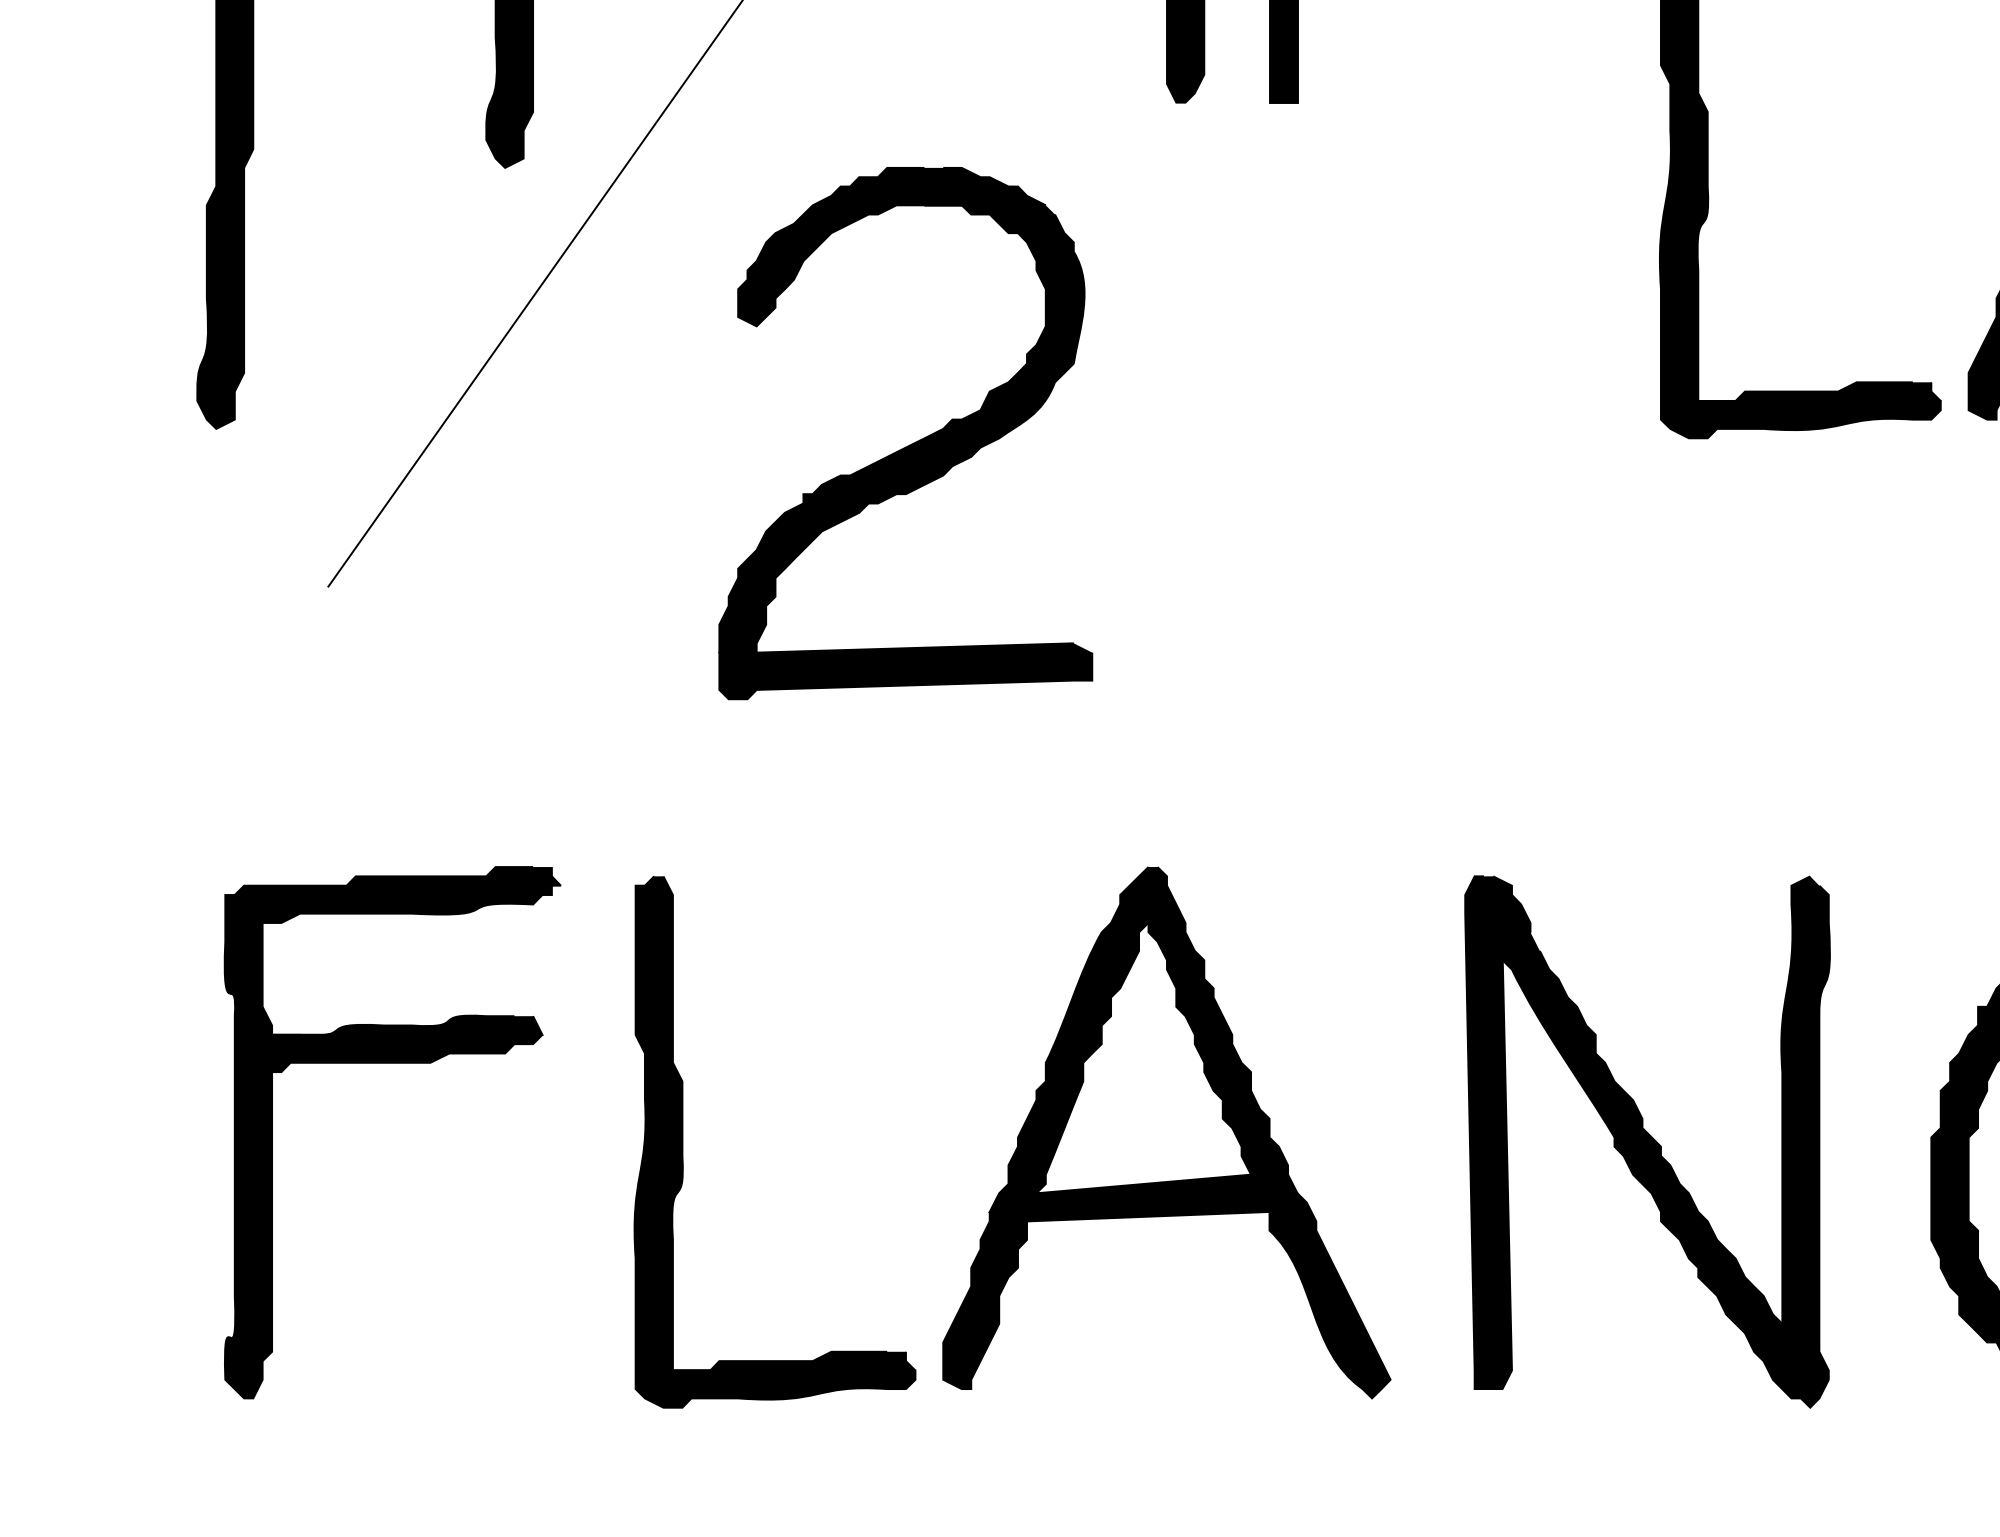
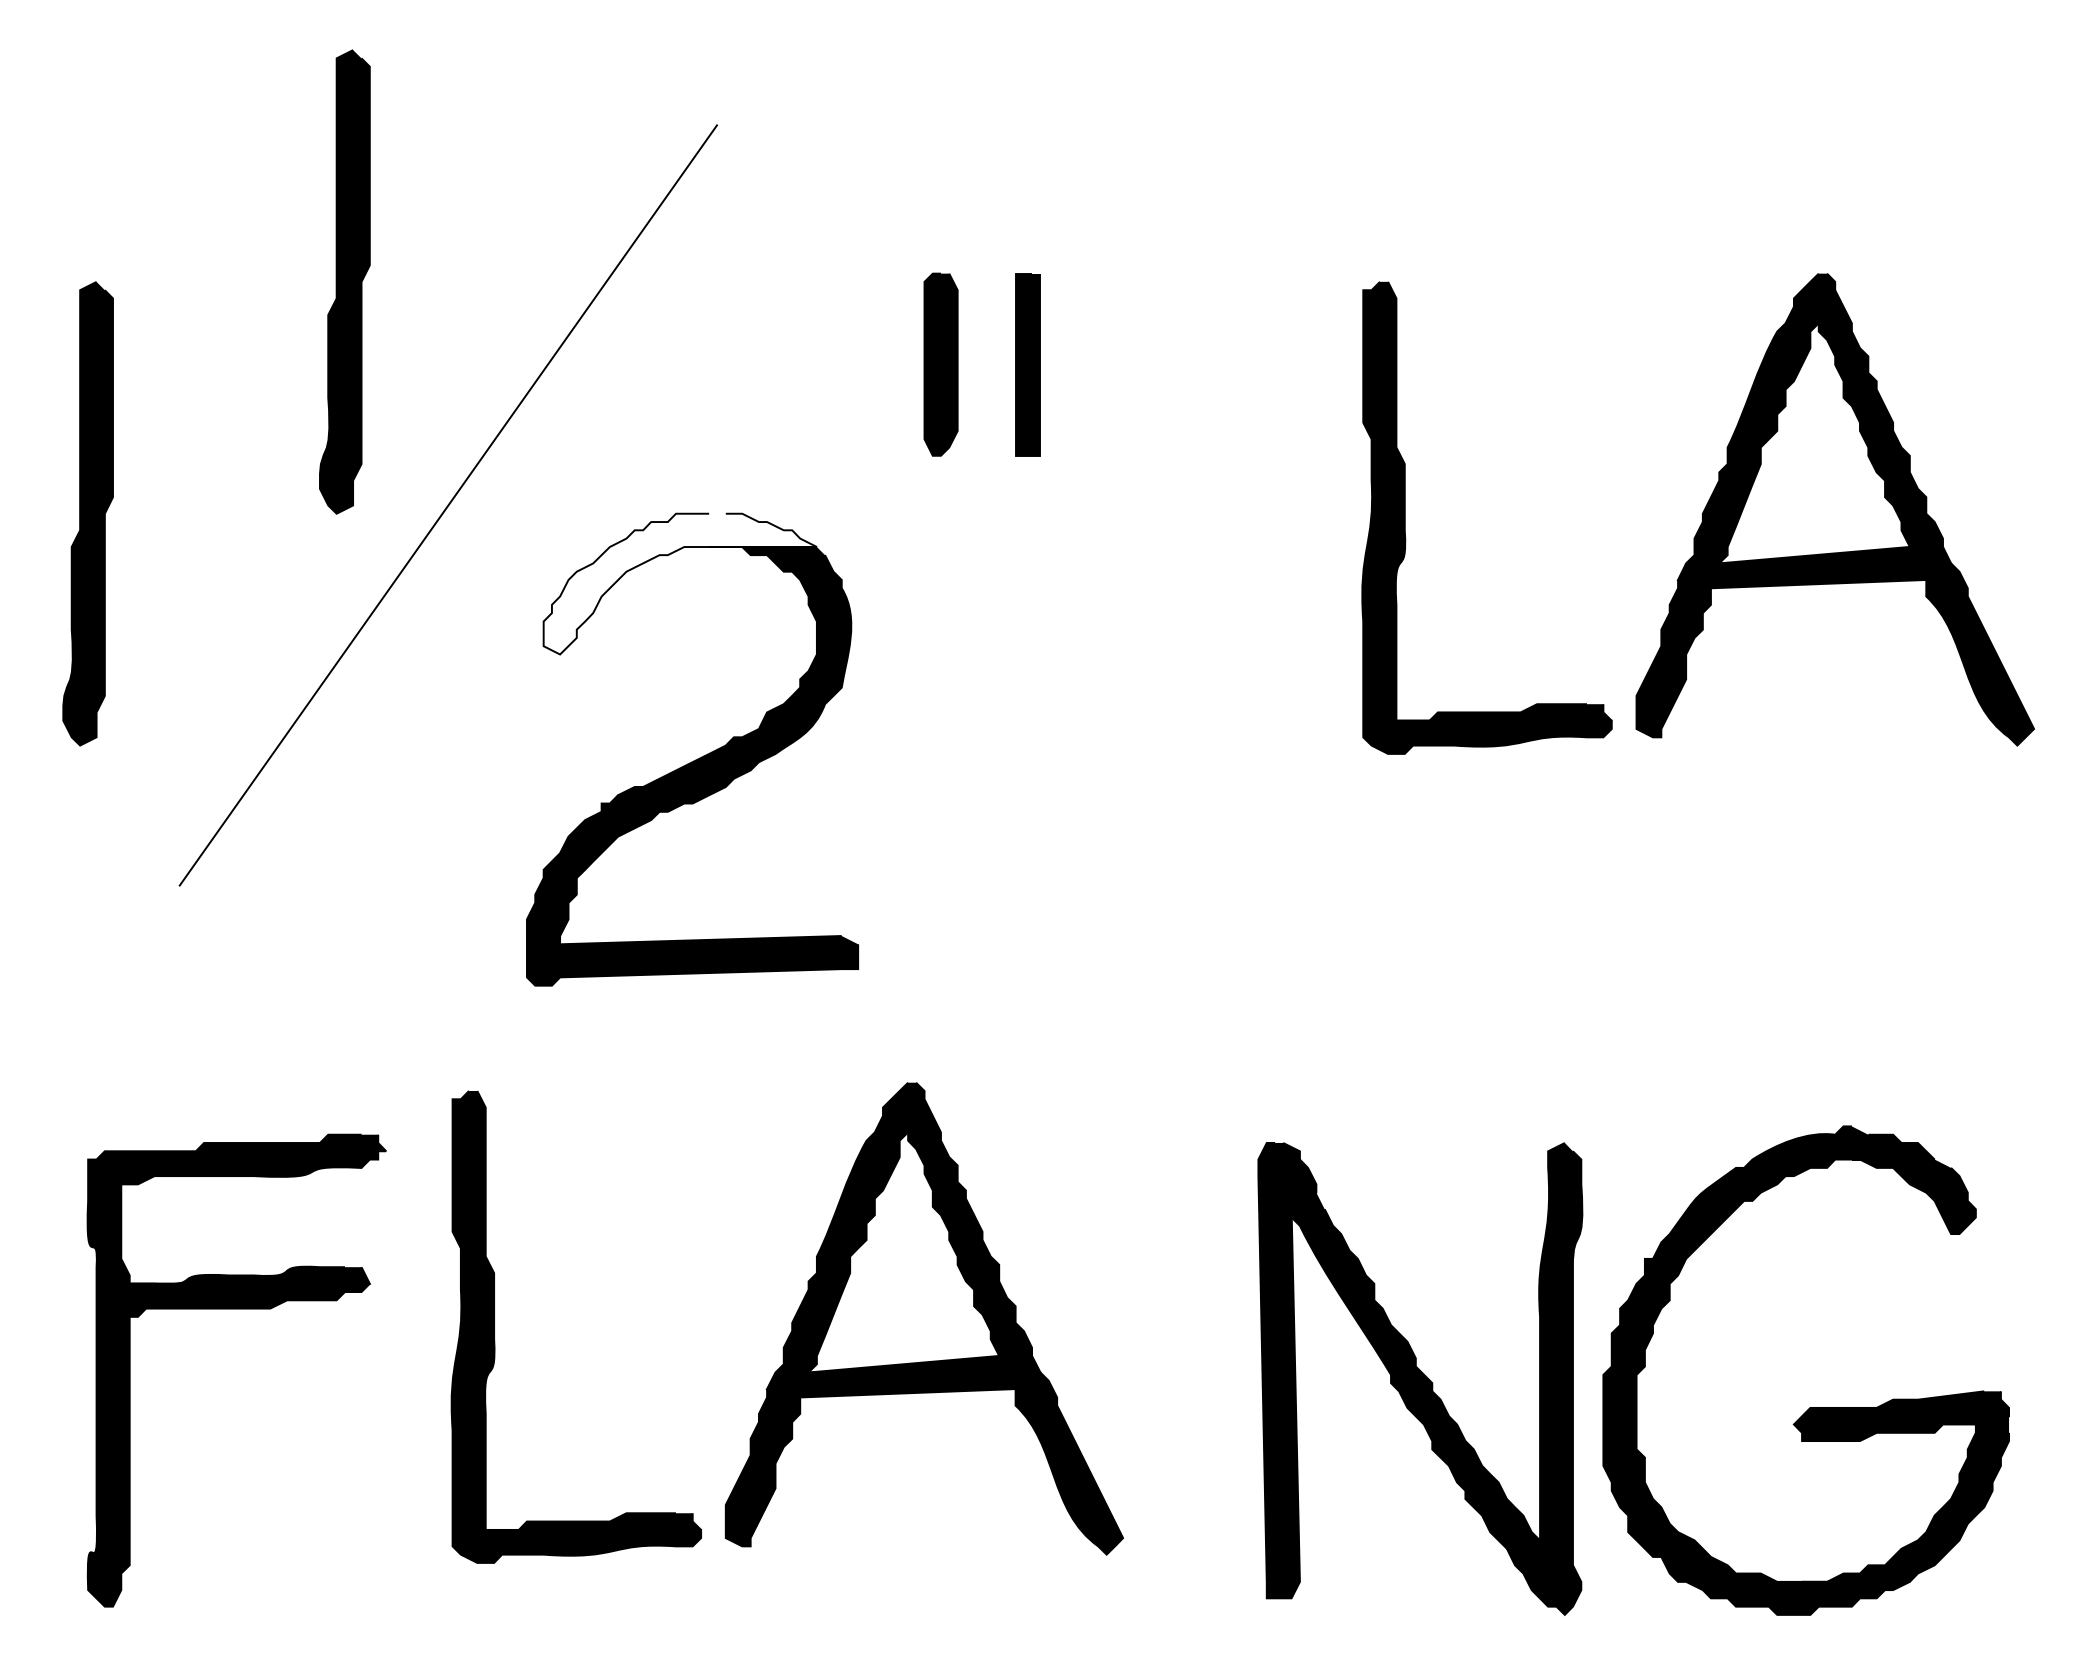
fill: (891, 246) -> (679, 583), removed
part: (1165, 1132) -> (923, 1318), moved
part: (682, 1141) -> (494, 1326), moved
part: (1647, 1141) -> (1420, 1378), moved

